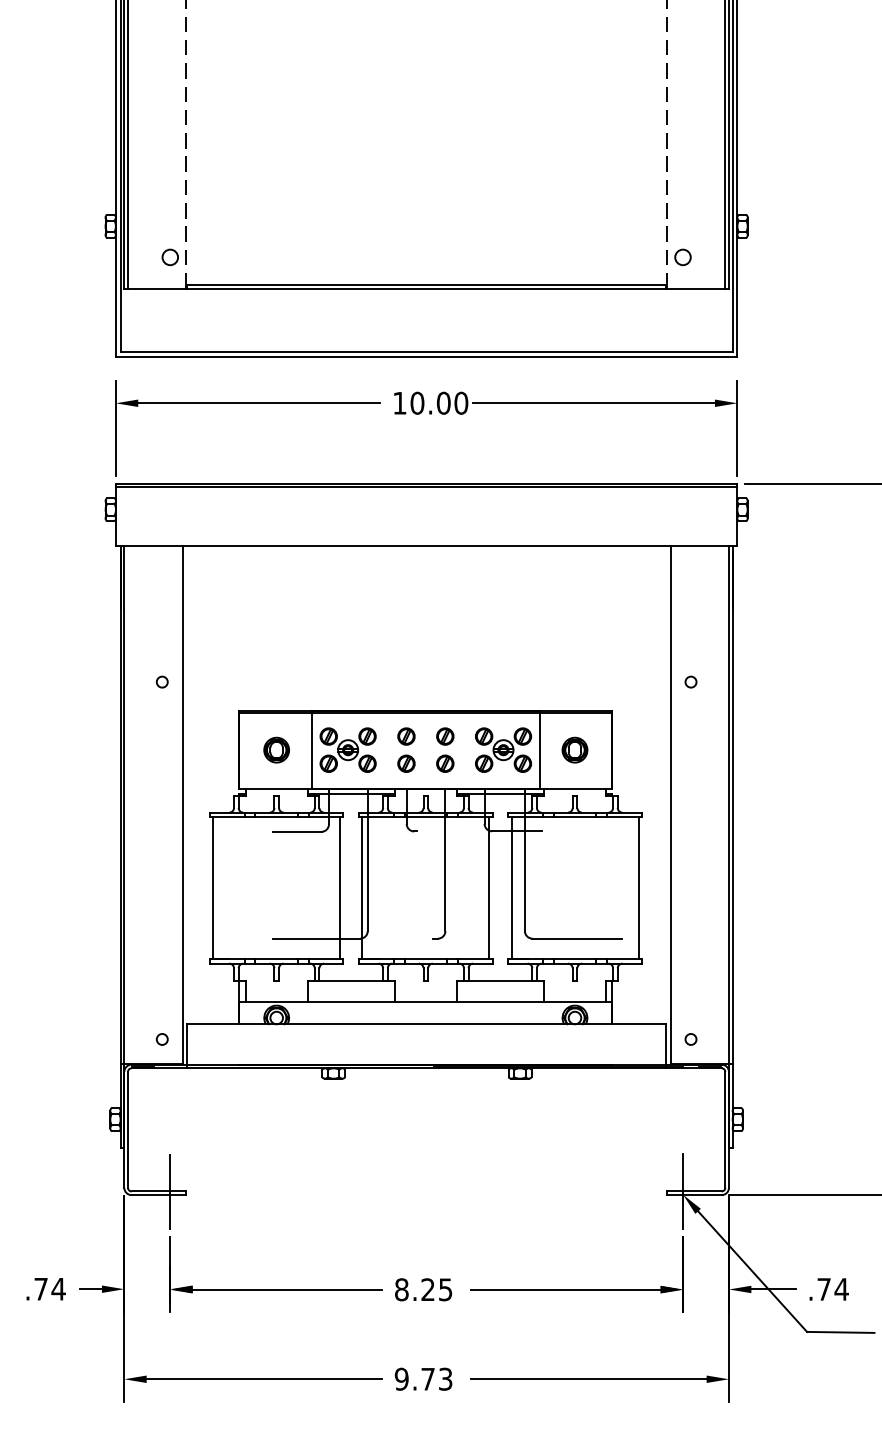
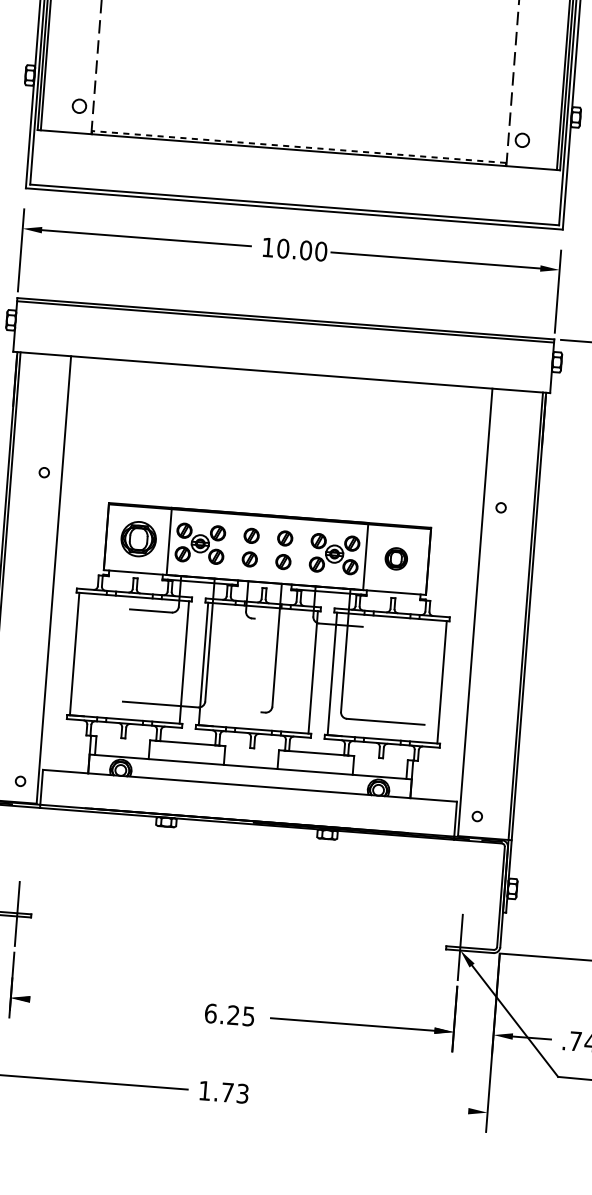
line: (426, 284) -> (299, 146), solid -> dashed
part: (276, 749) -> (138, 538), size x1.6
line: (286, 1289) -> (111, 1005), removed
text: (401, 1289) -> (210, 1013), 8.25 -> 6.25
text: (401, 1378) -> (204, 1090), 9.73 -> 1.73
line: (588, 1379) -> (366, 1103), removed

